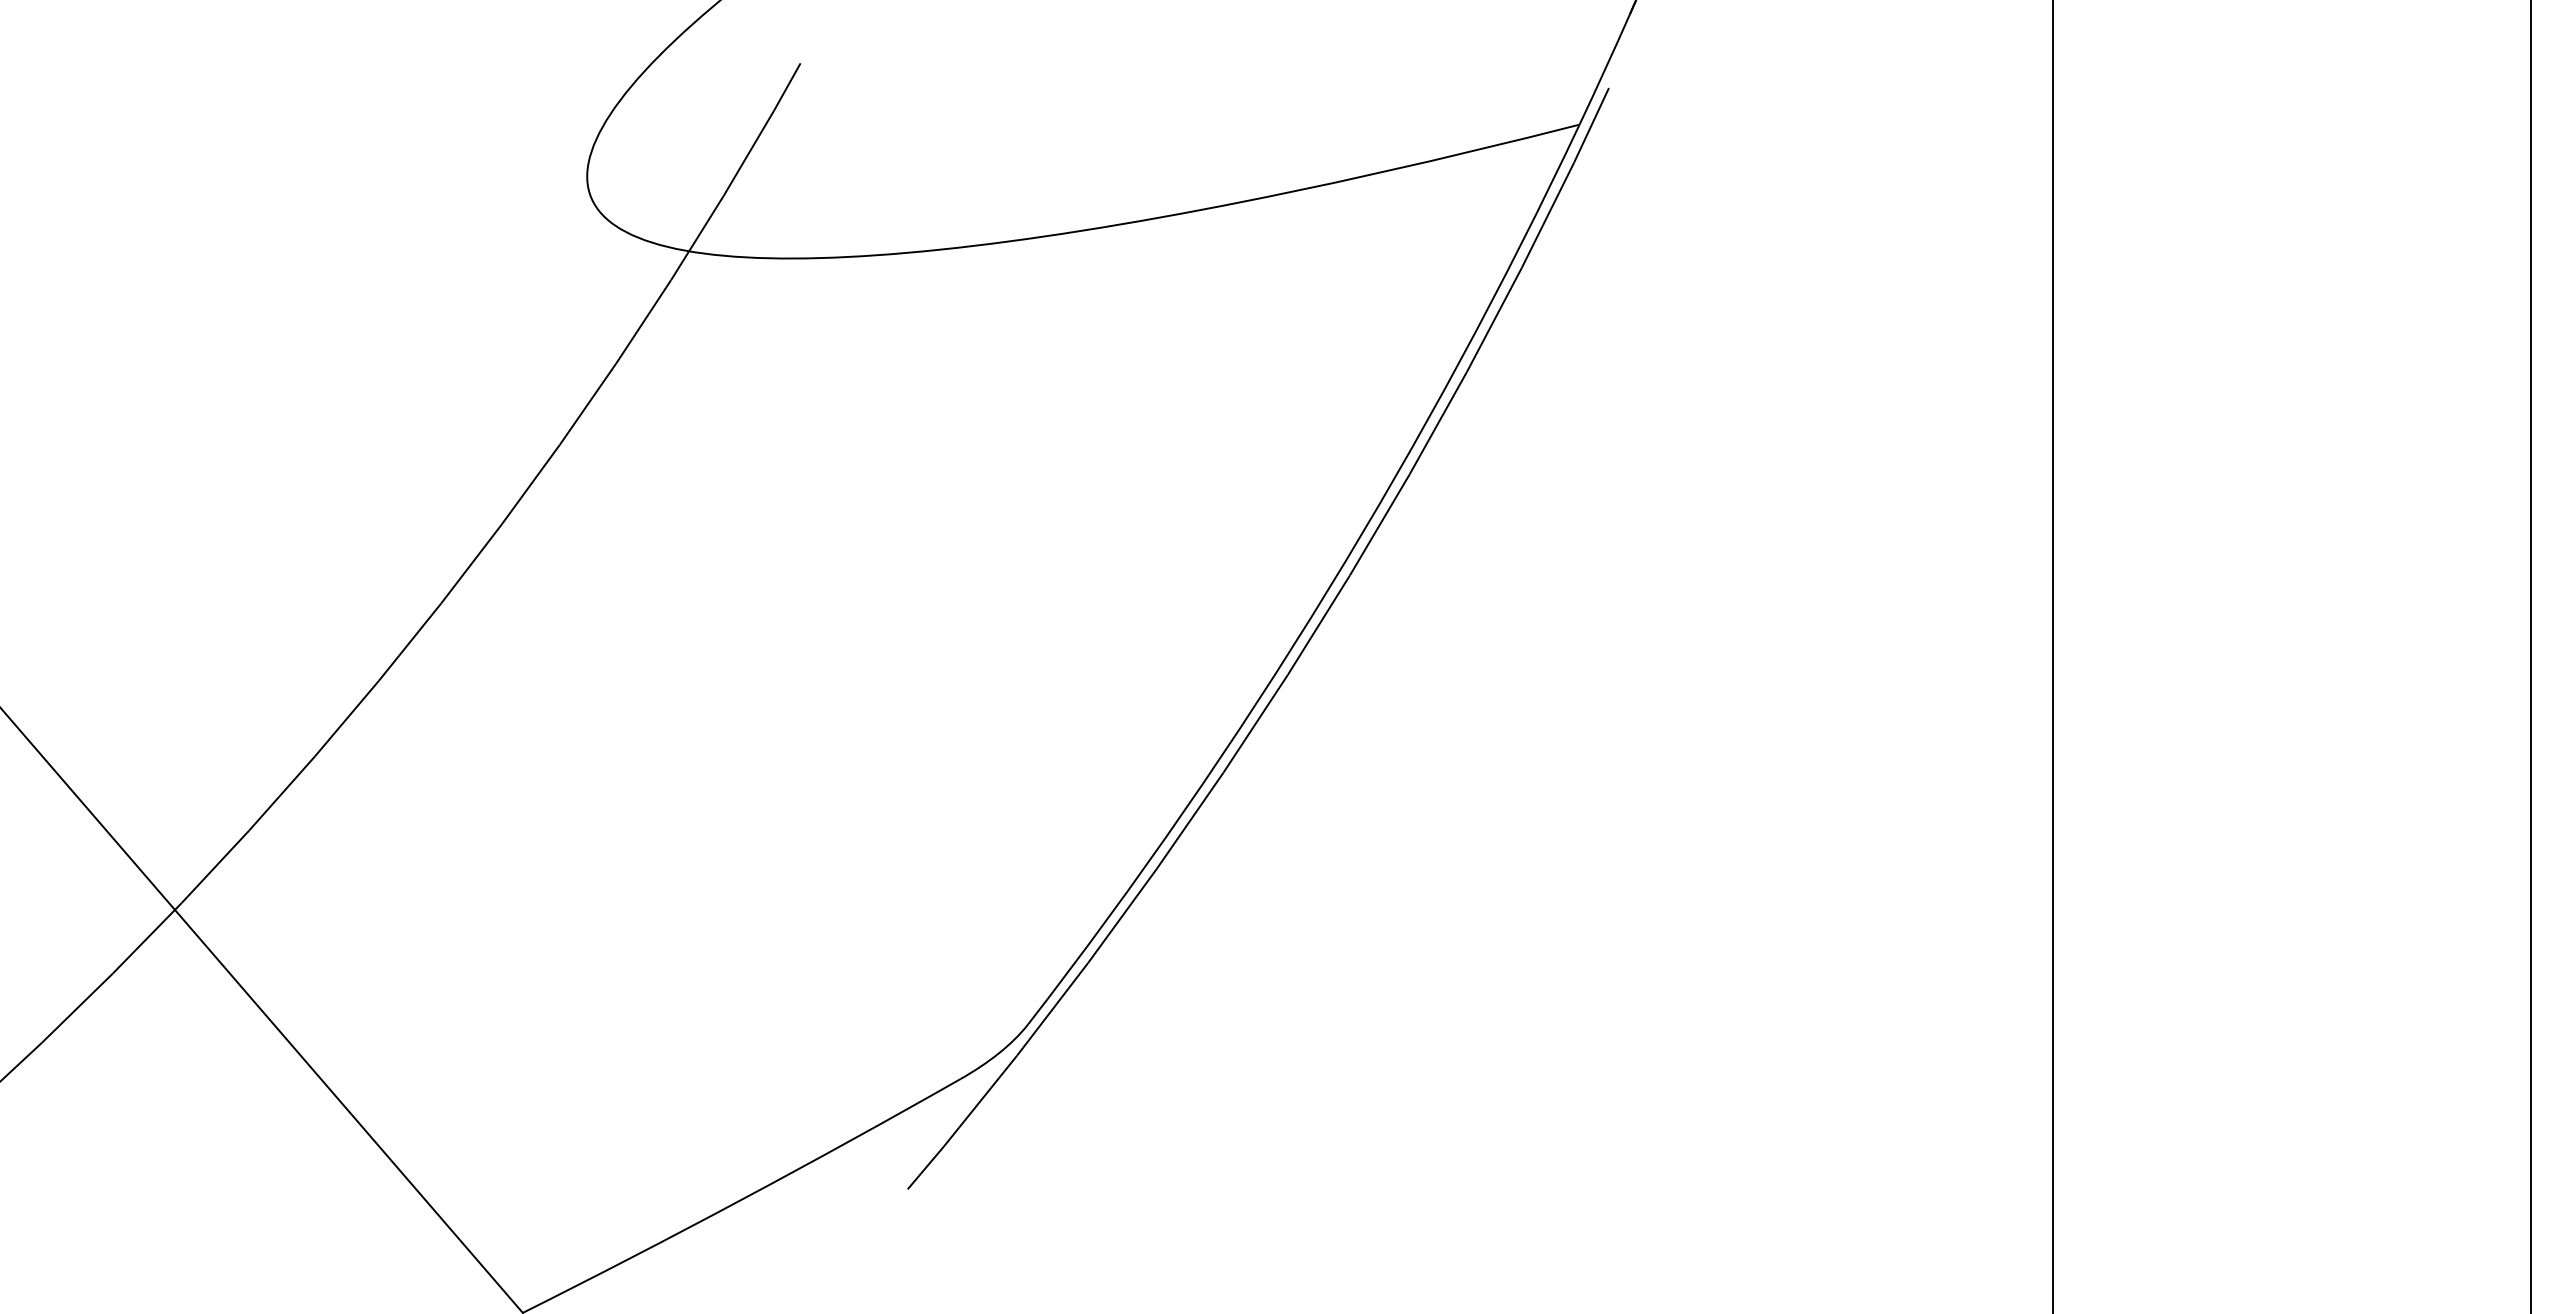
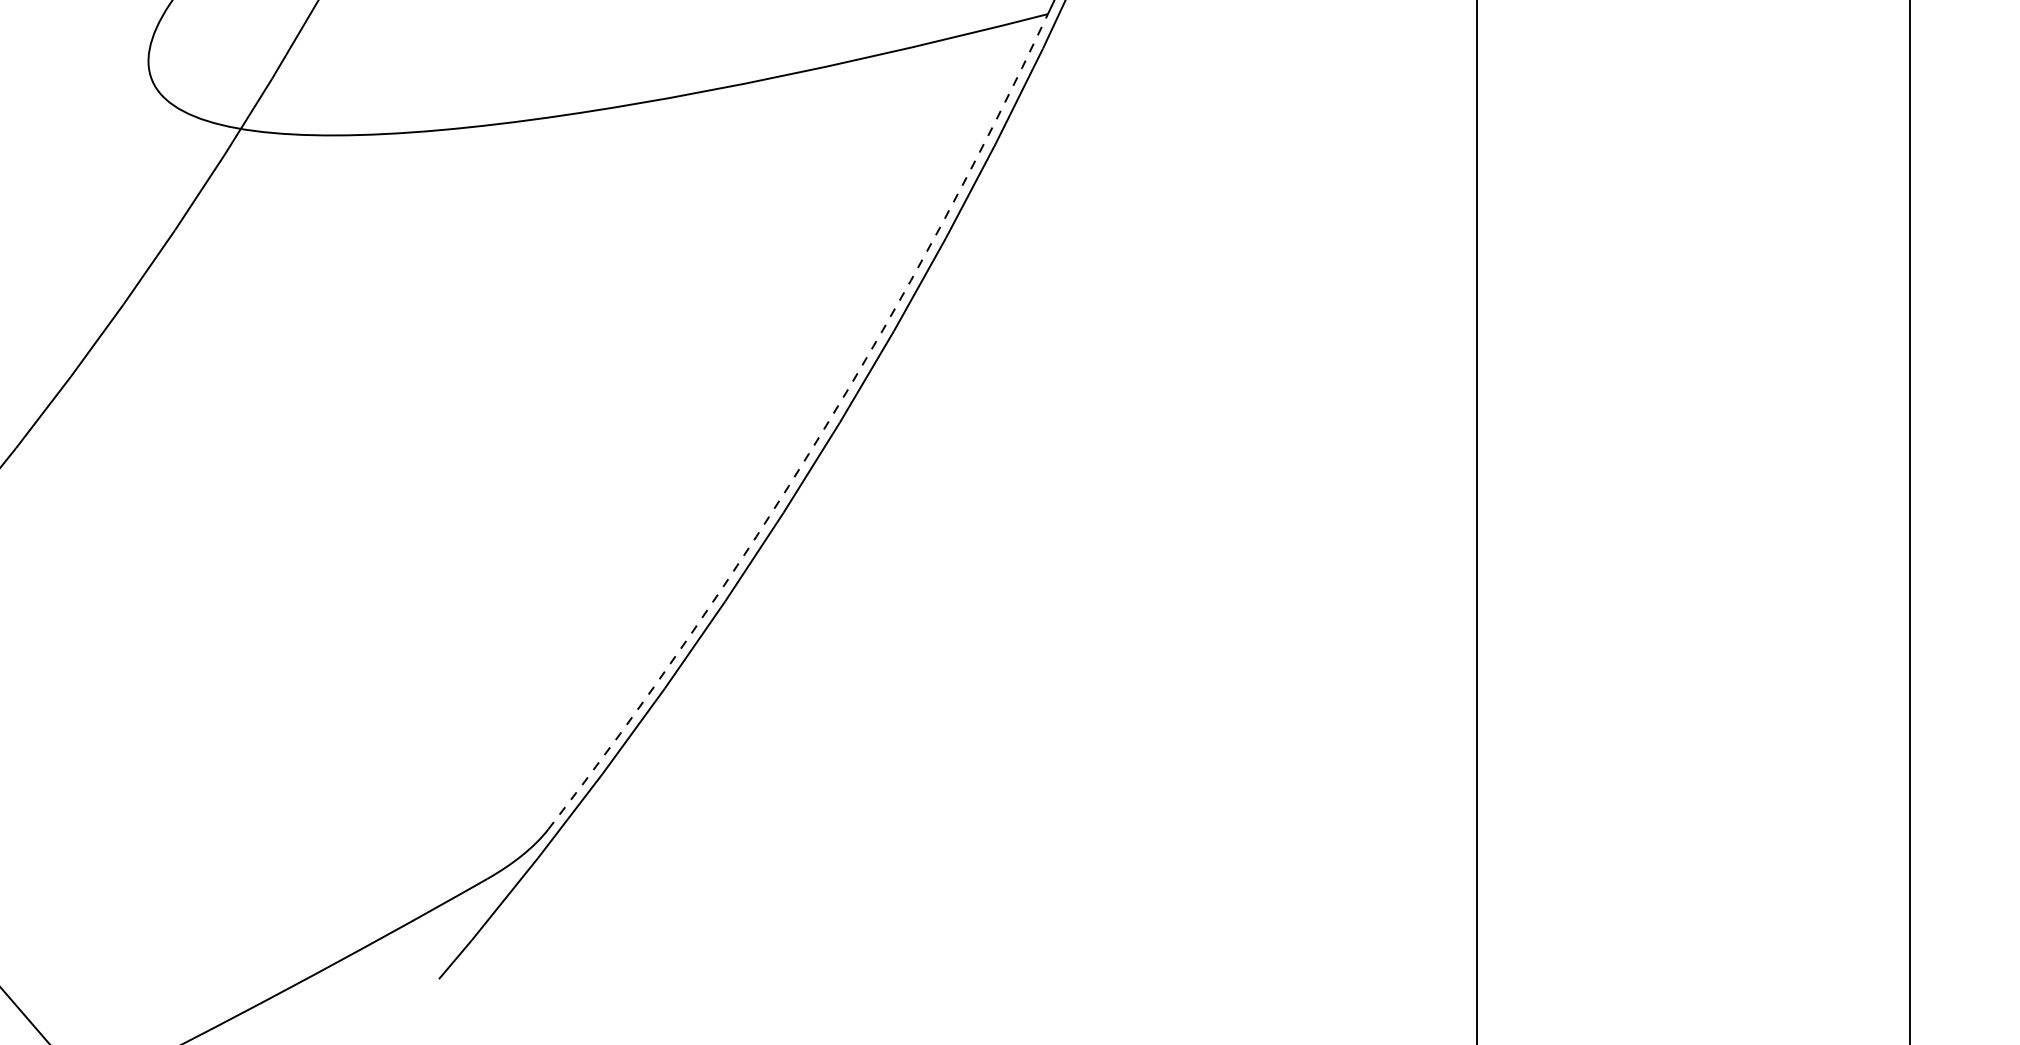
arc: (1328, 589) -> (820, 435), solid -> dashed

